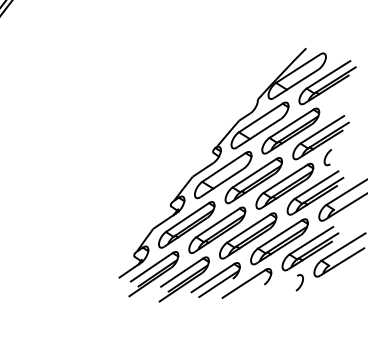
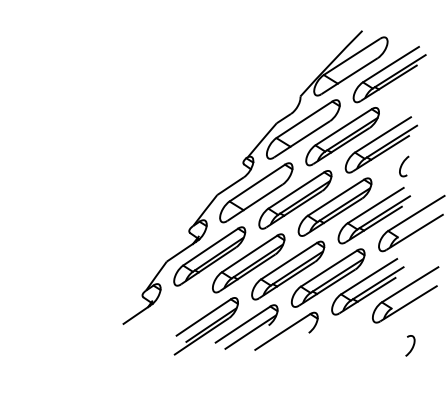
curve: (326, 157) -> (402, 166), moved
part: (153, 274) -> (167, 319), removed
curve: (301, 282) -> (412, 345), moved

